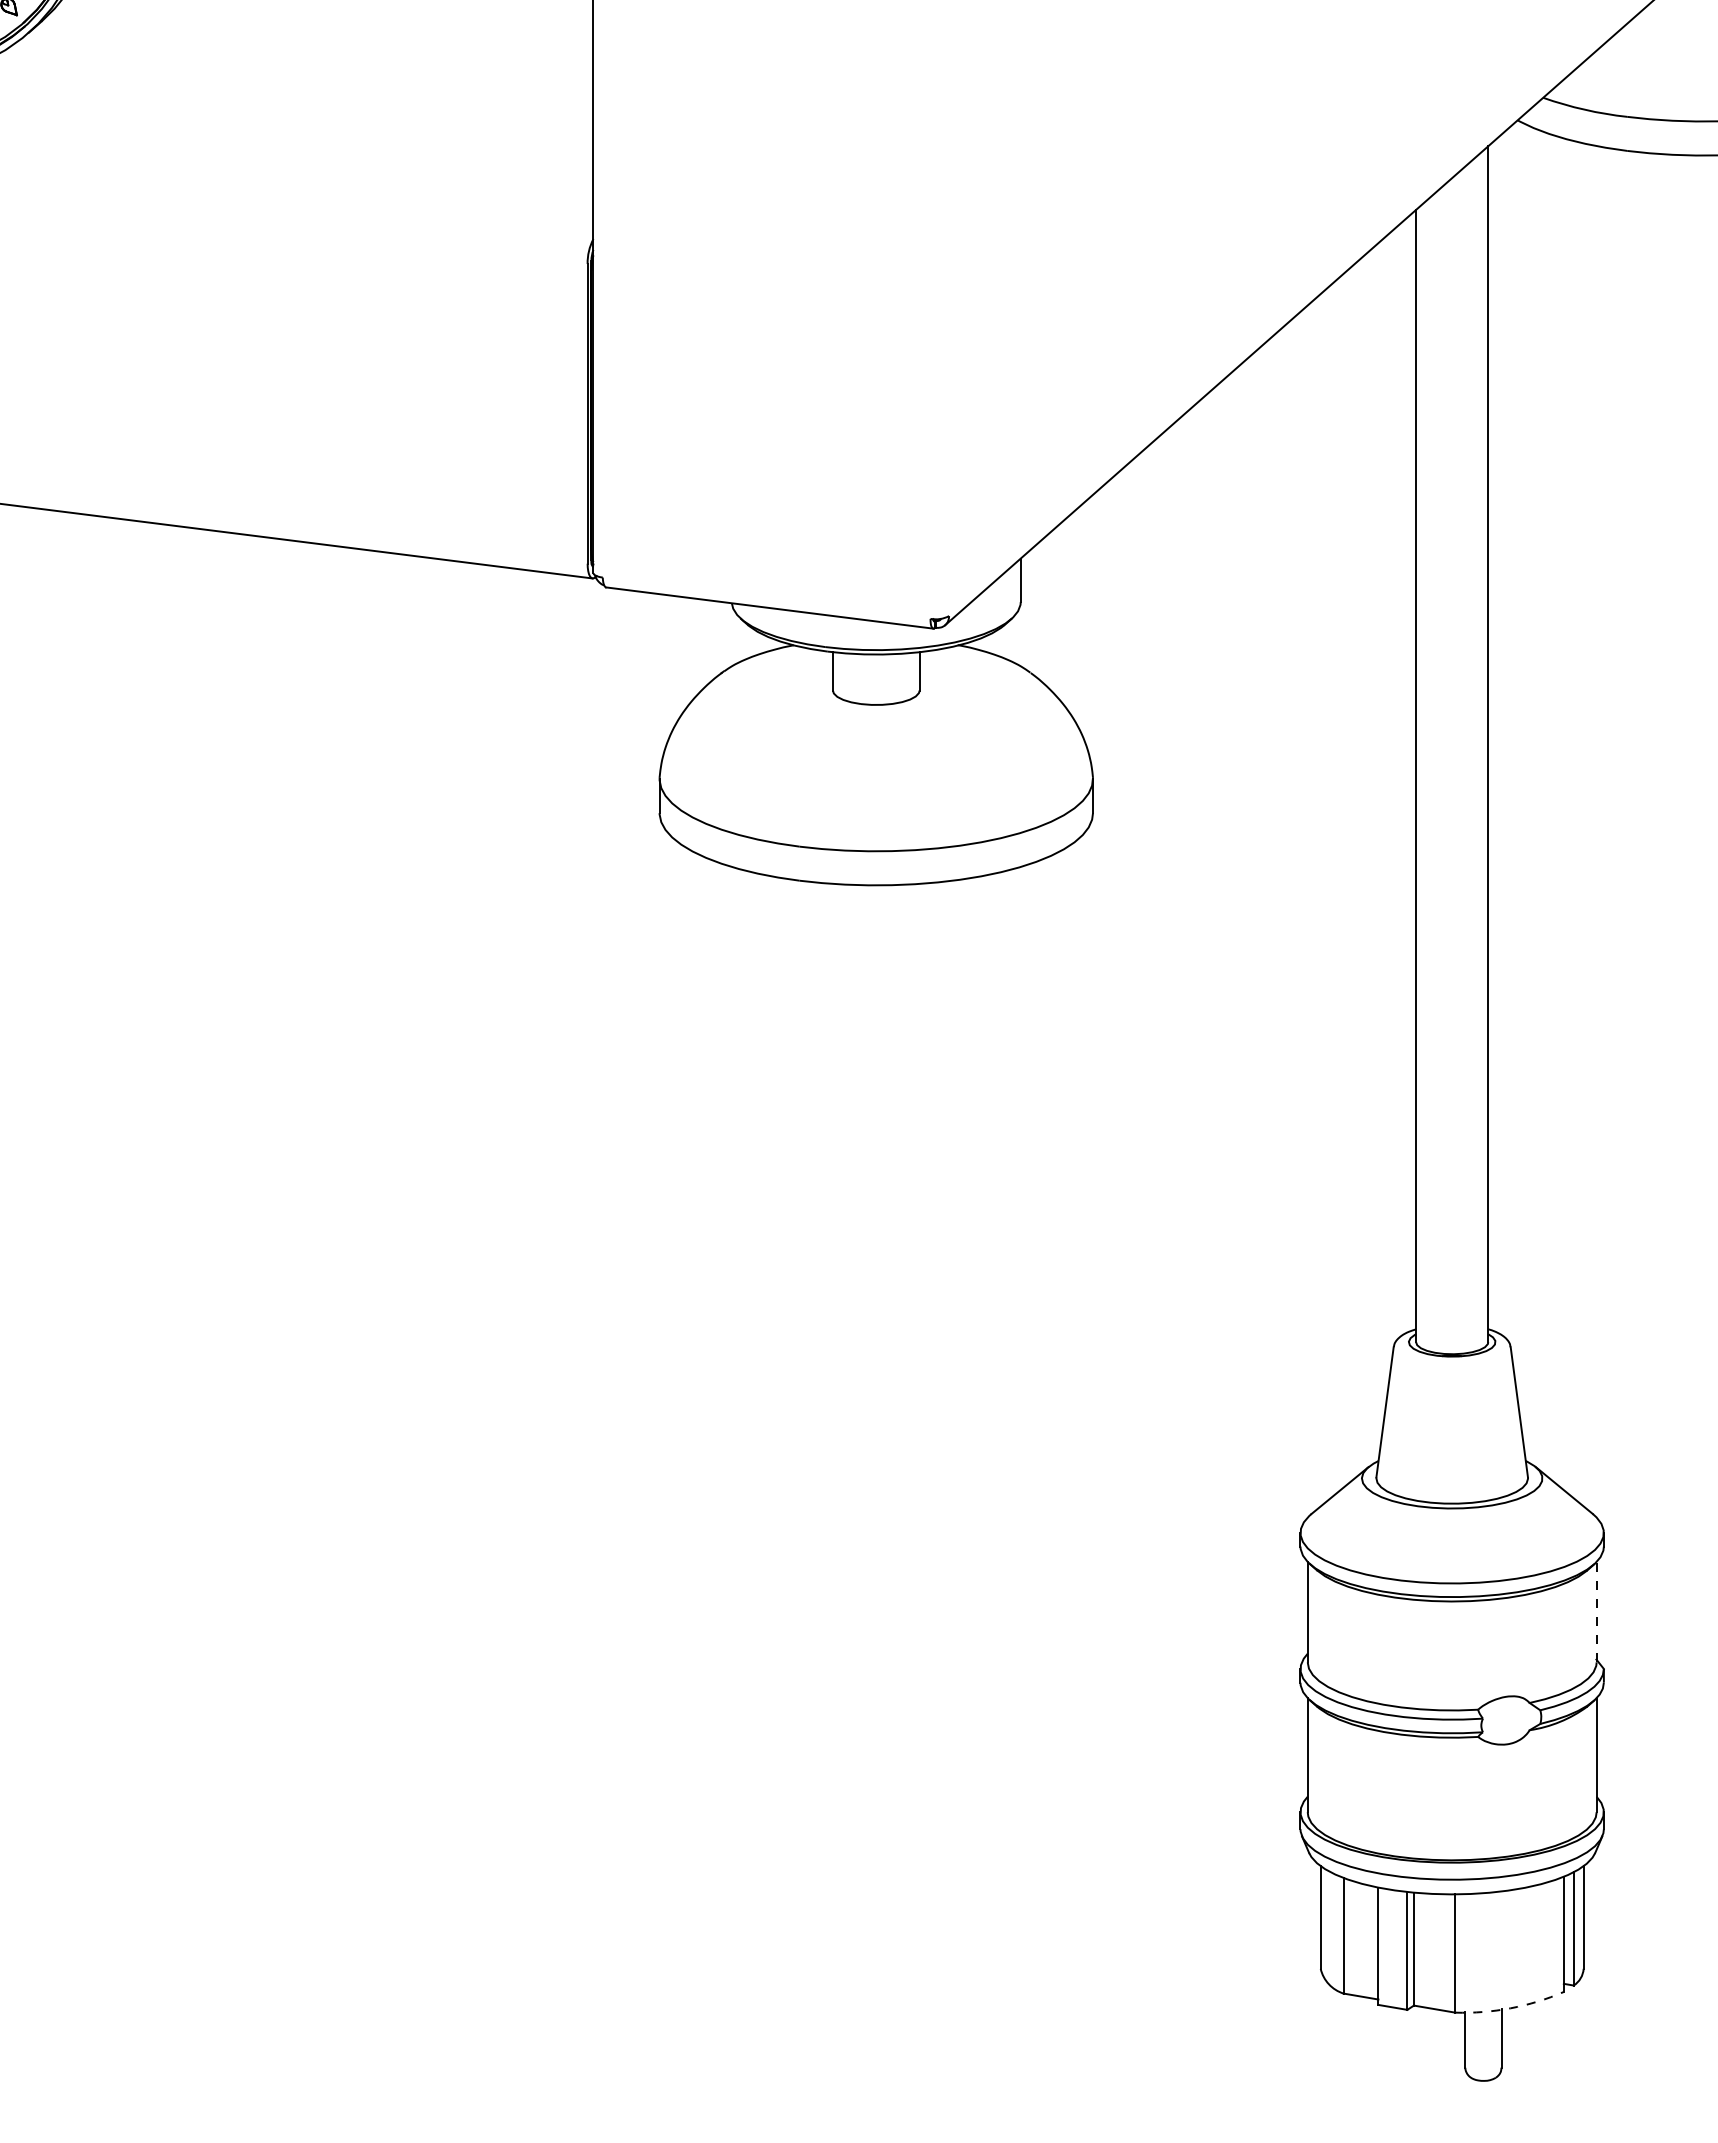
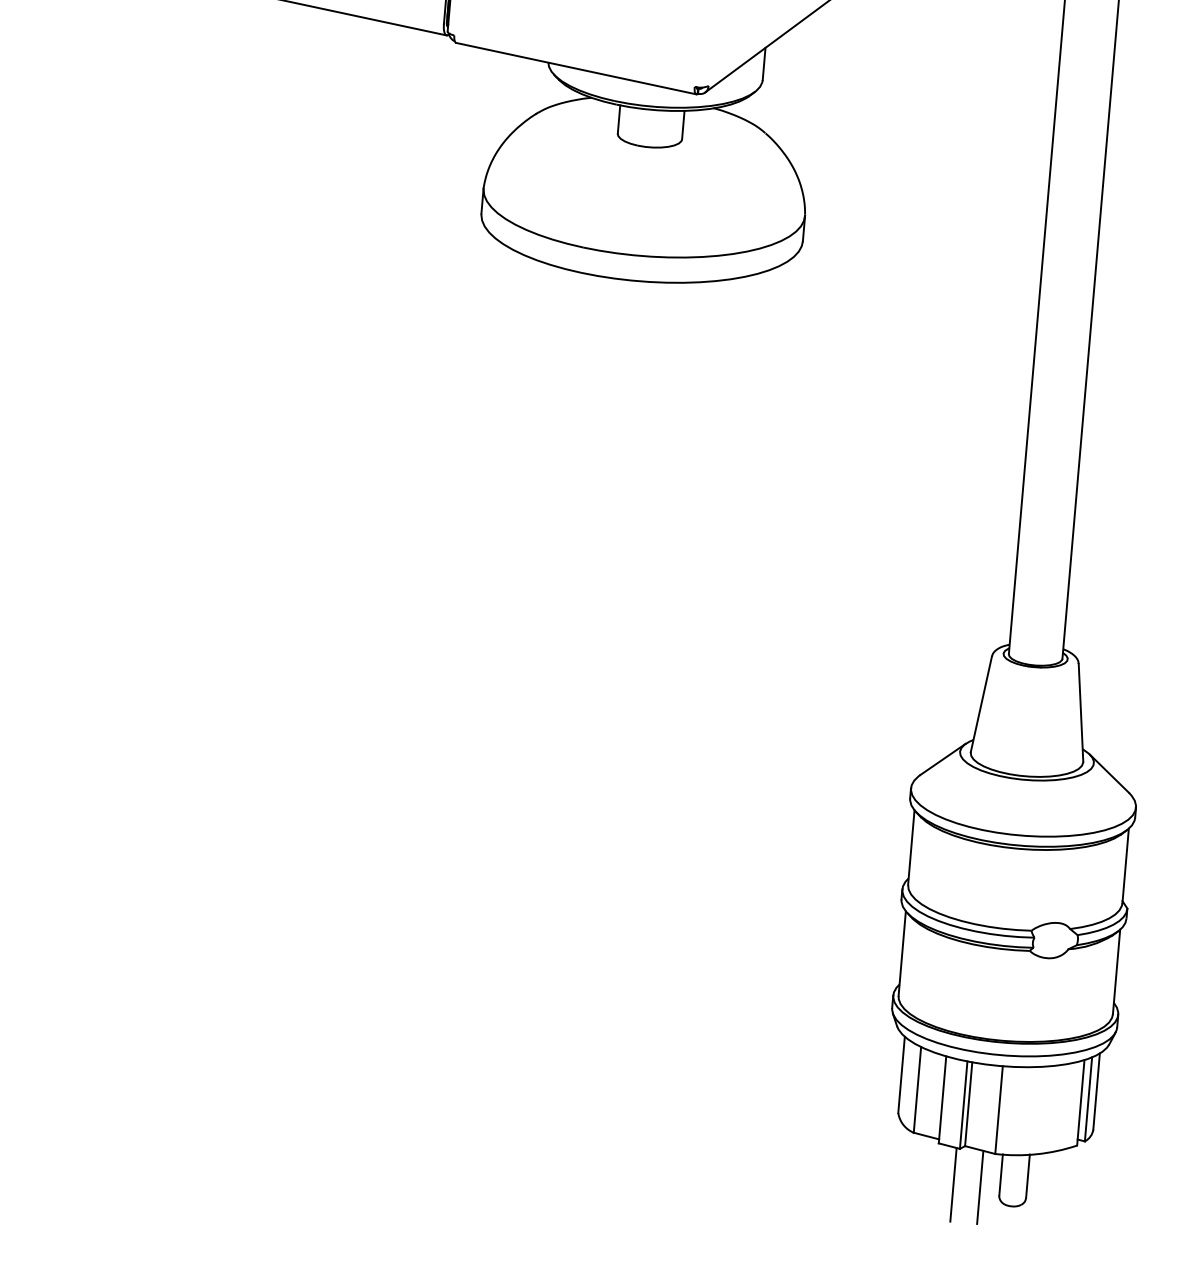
line: (1596, 1611) -> (1125, 865), dashed -> solid
arc: (1510, 2008) -> (1036, 1154), dashed -> solid
line: (1402, 2058) -> (953, 1184), added
line: (1438, 2058) -> (979, 1186), added

